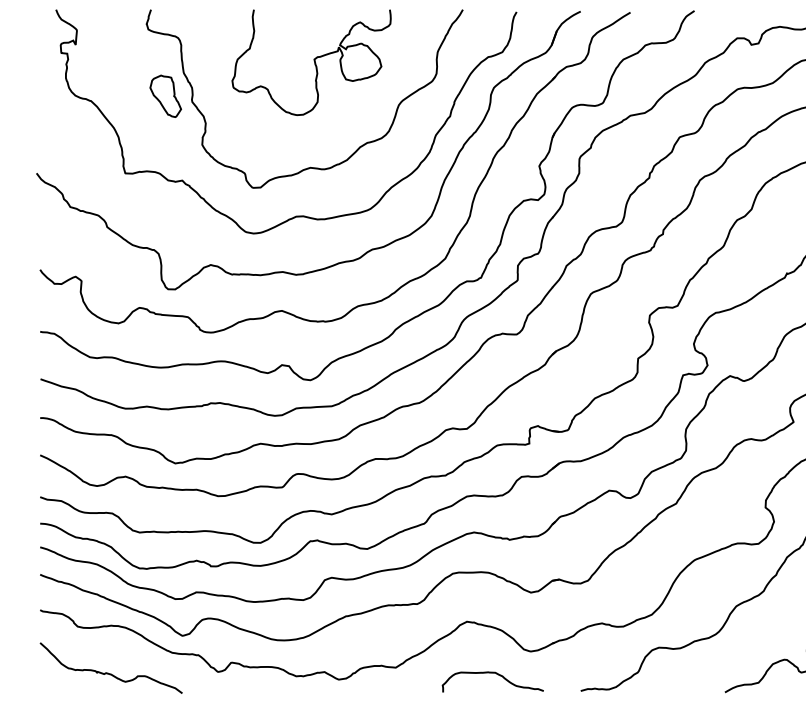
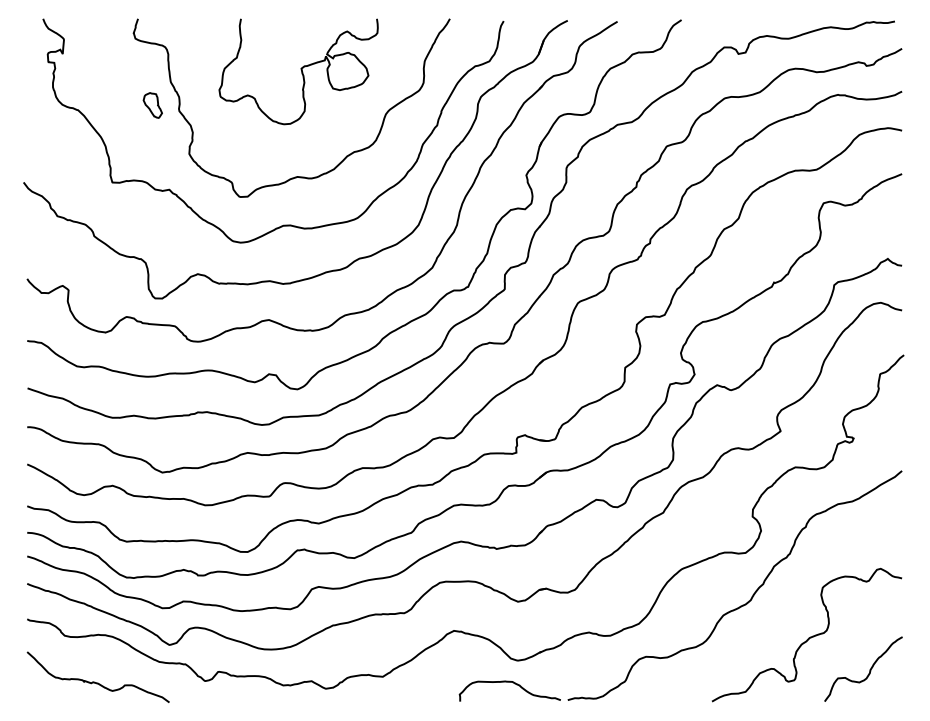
part: (165, 96) -> (152, 105), size x0.6
curve: (497, 675) -> (514, 684), moved

